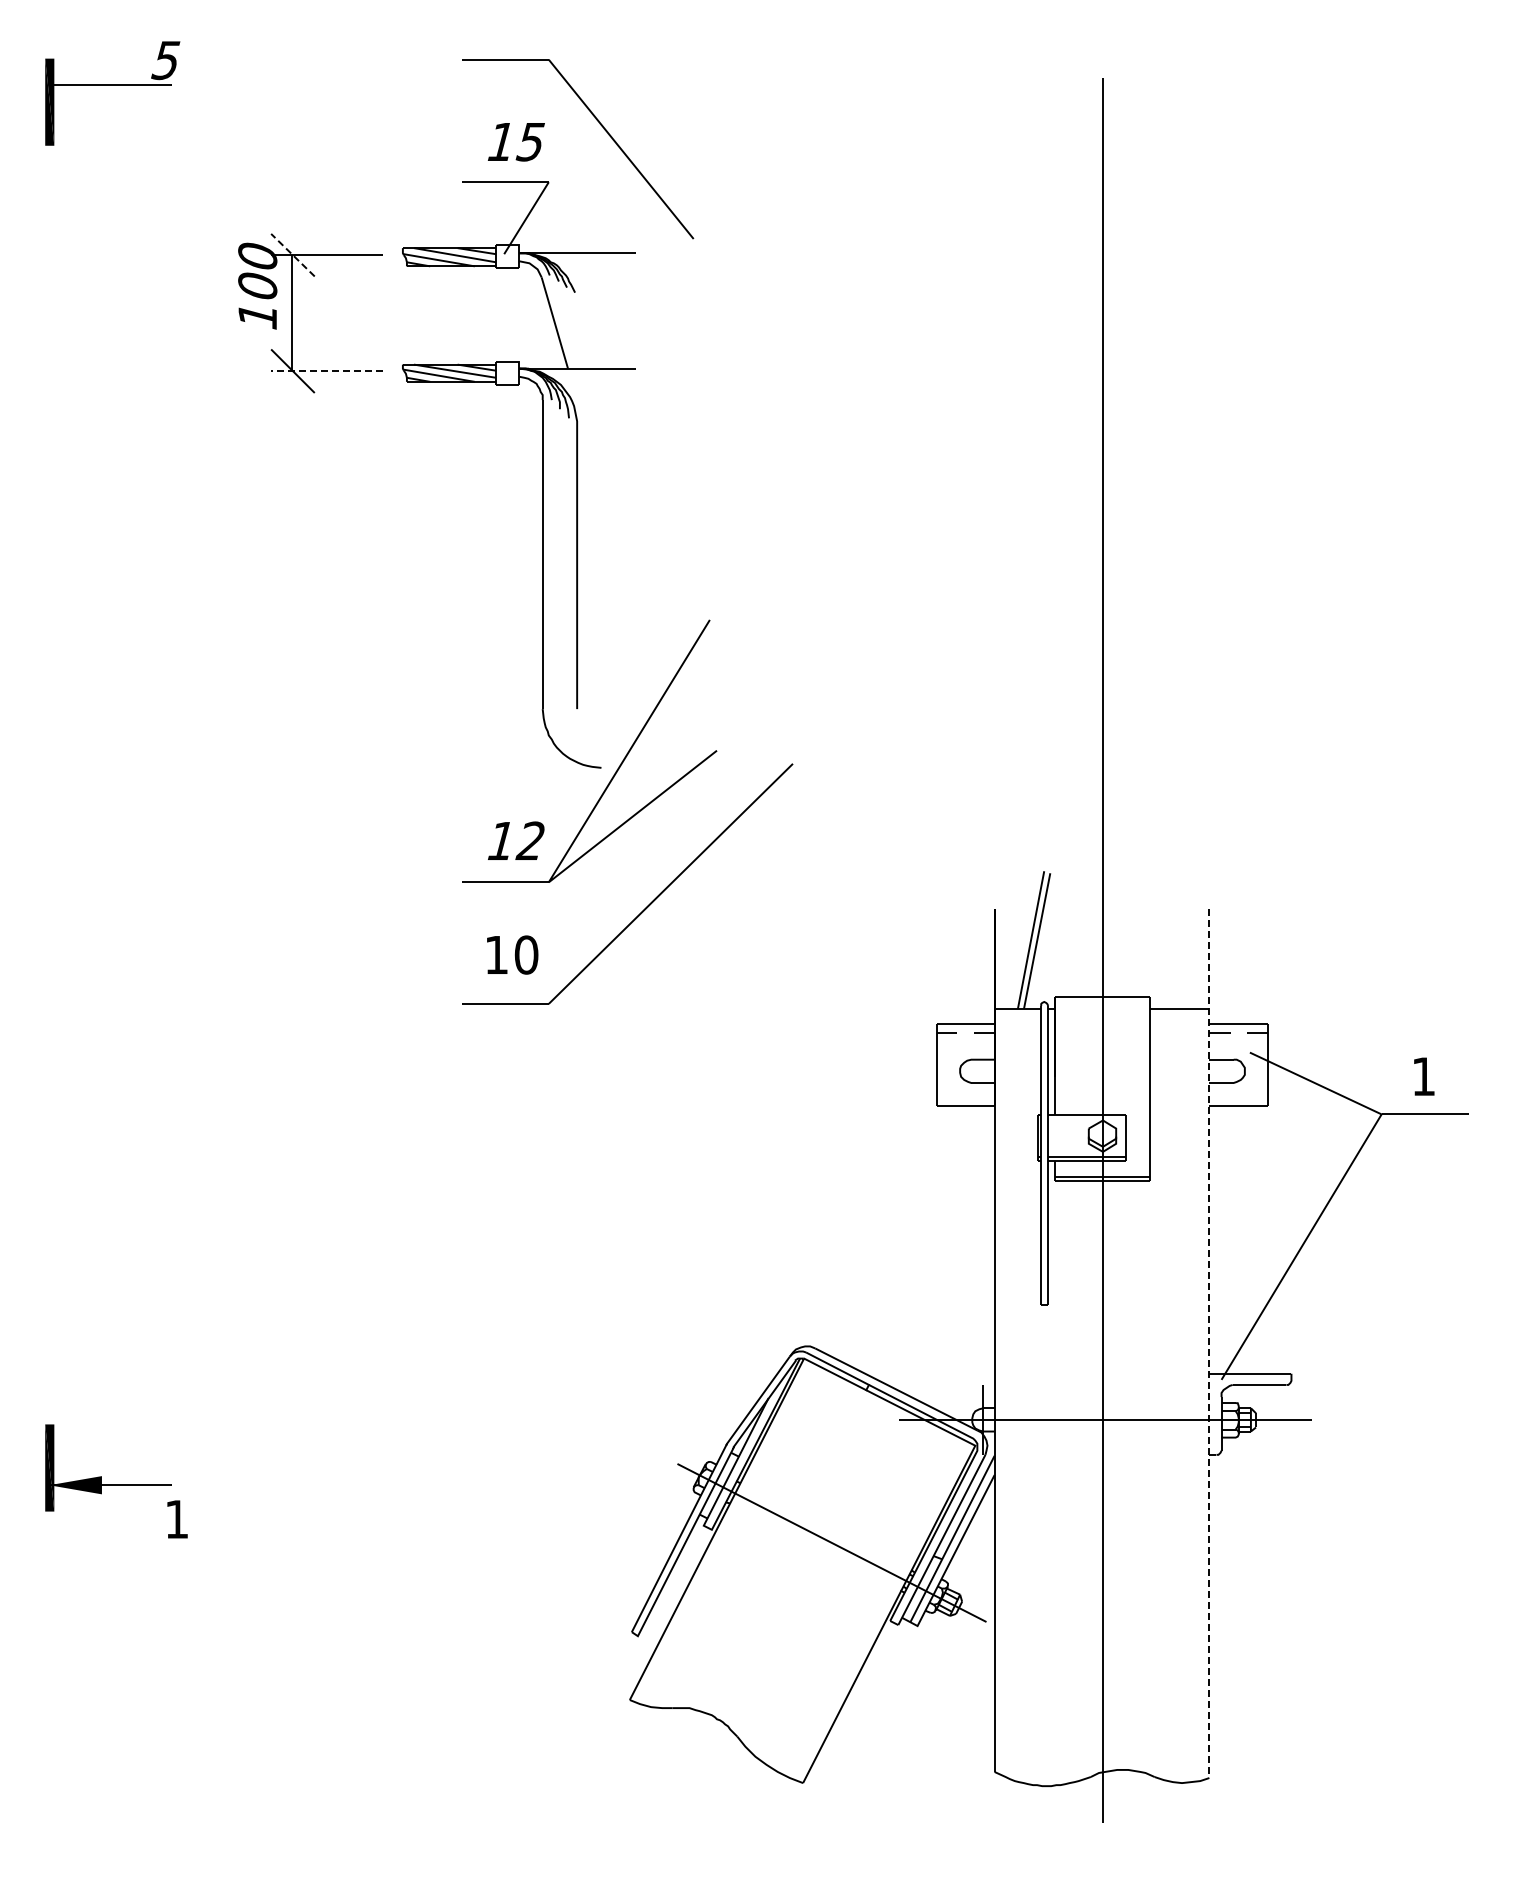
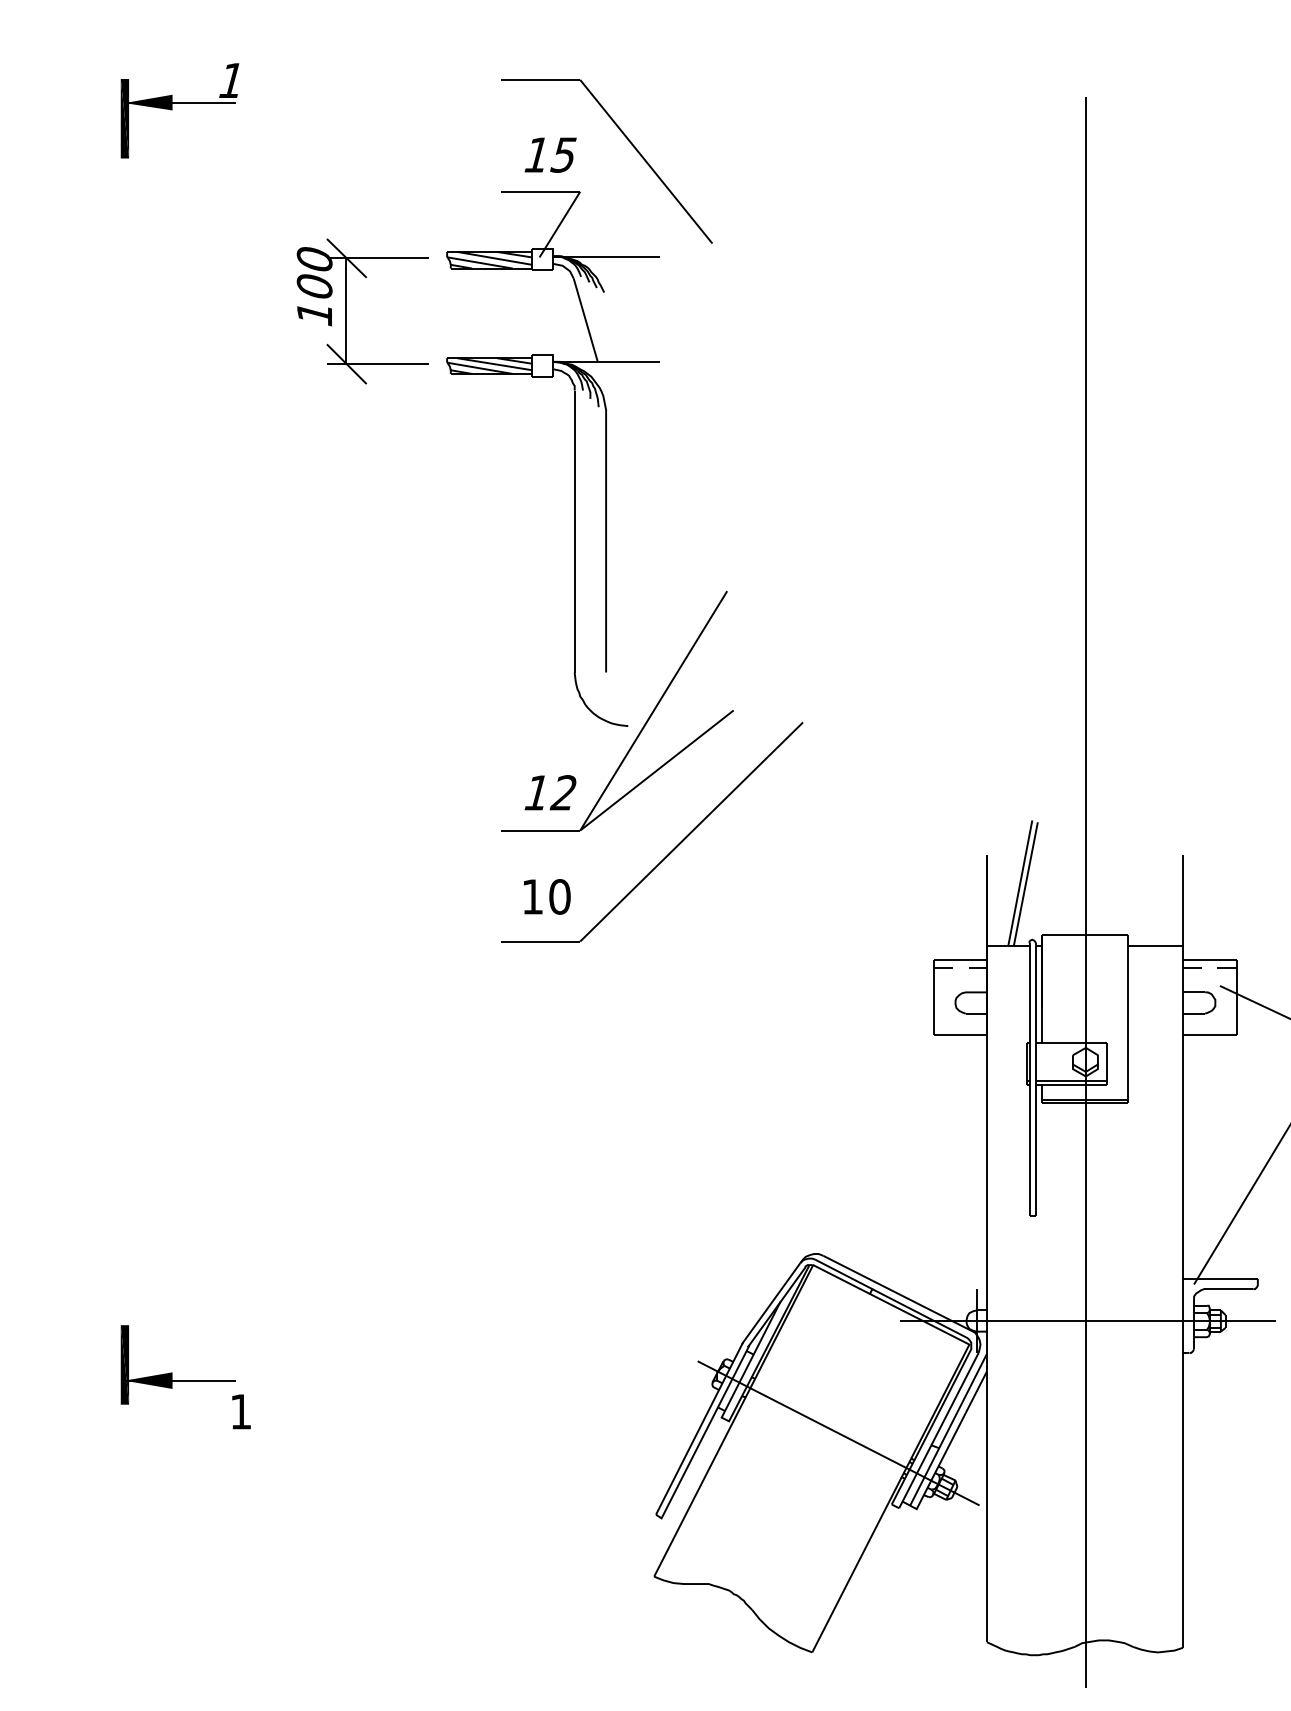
text: (165, 60) -> (230, 80), 5 -> 1
fill: (75, 84) -> (148, 102), added
line: (292, 254) -> (346, 257), dashed -> solid
line: (326, 370) -> (377, 363), dashed -> solid
line: (1209, 1343) -> (1183, 1251), dashed -> solid

